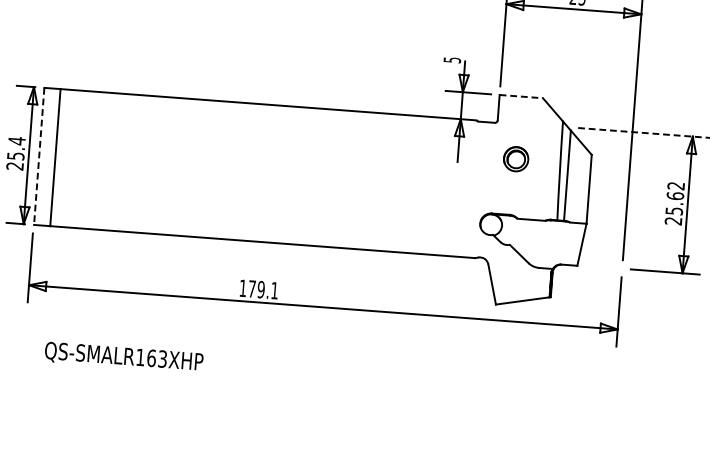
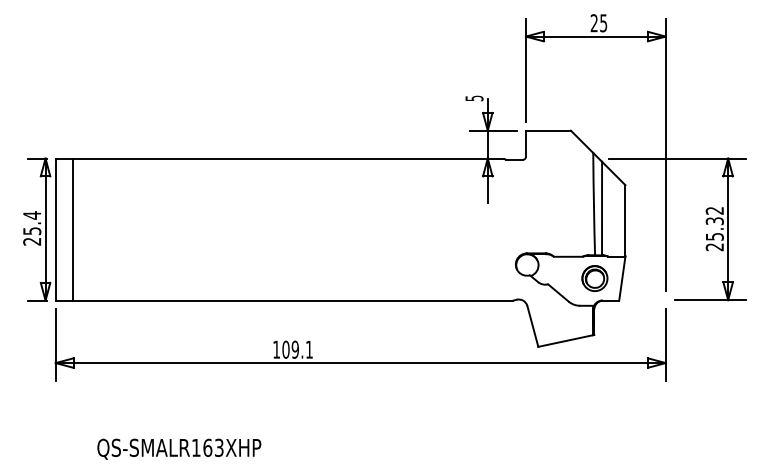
line: (521, 96) -> (548, 130), dashed -> solid
line: (644, 132) -> (678, 158), dashed -> solid
line: (39, 156) -> (56, 229), dashed -> solid
part: (515, 159) -> (594, 278), moved
text: (675, 196) -> (714, 221), 25.62 -> 25.32
text: (251, 288) -> (285, 349), 179.1 -> 109.1
text: (124, 356) -> (179, 448), moved

